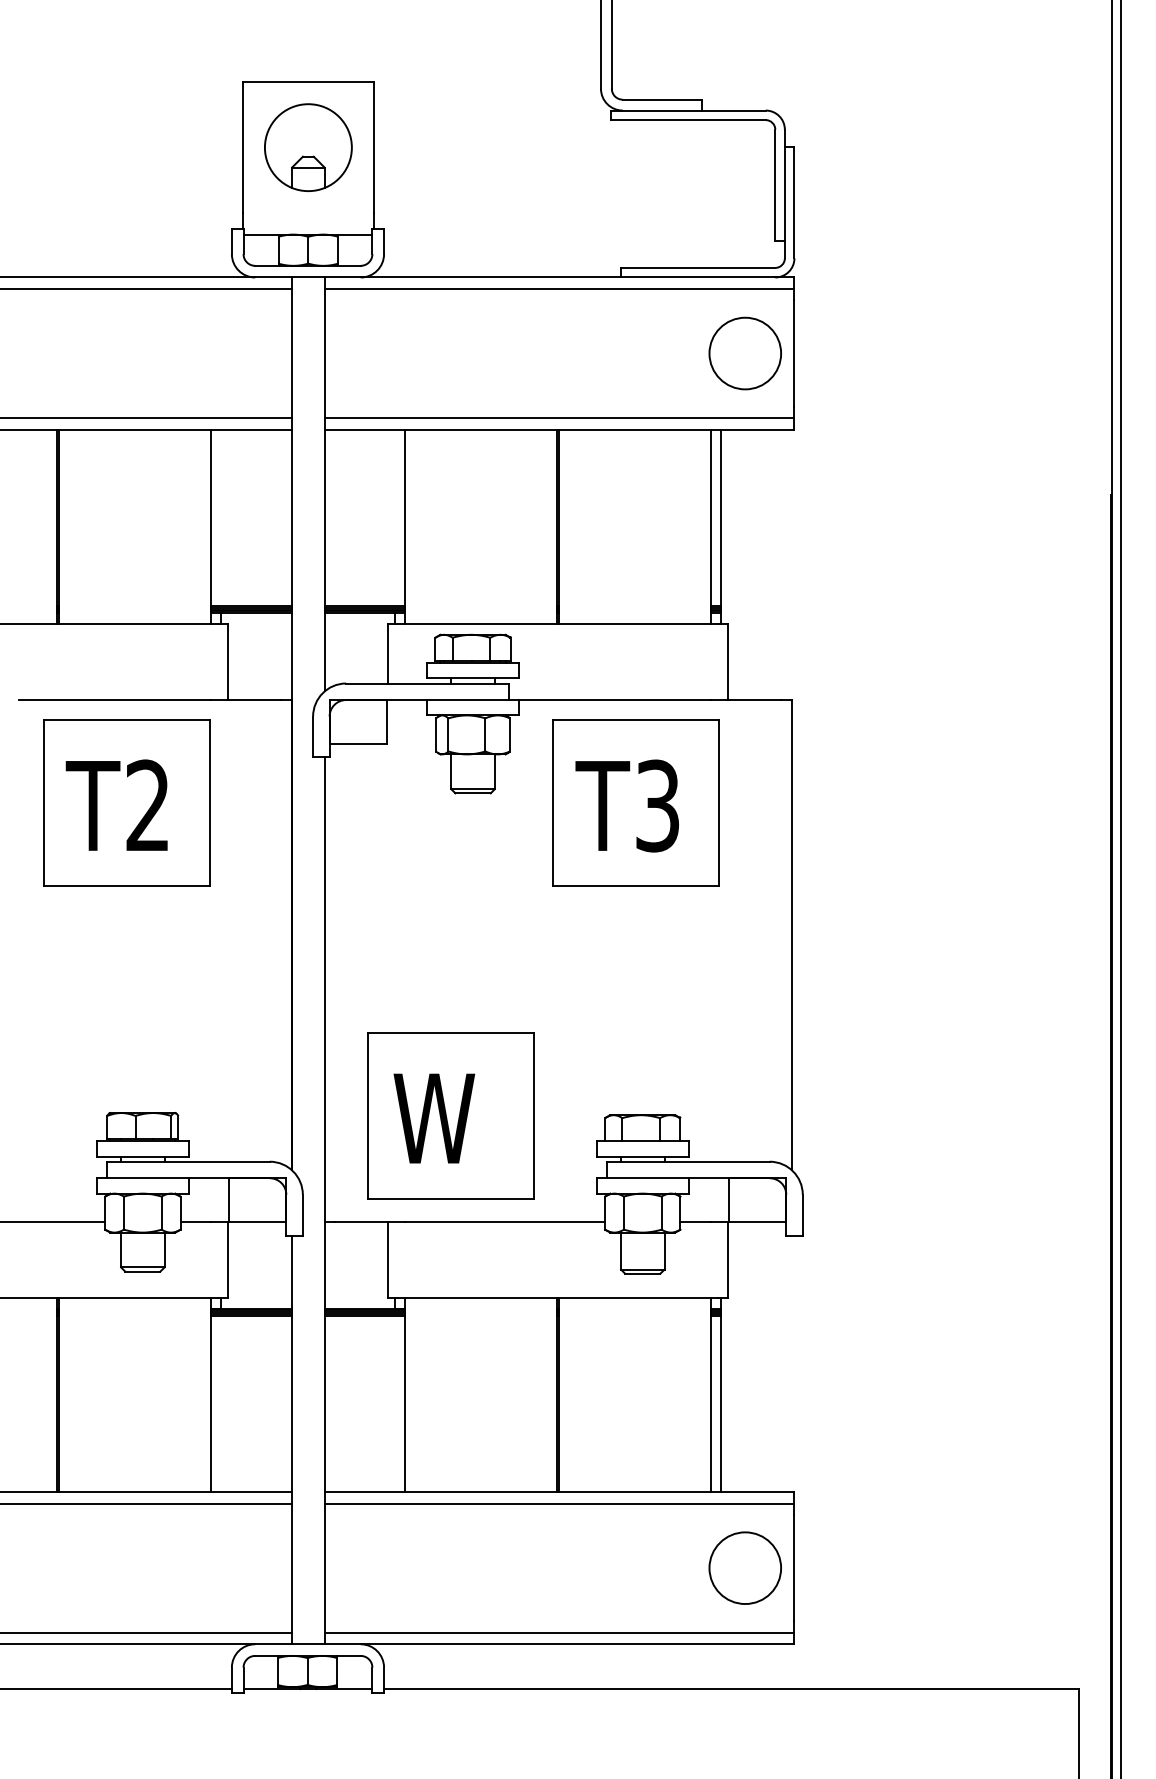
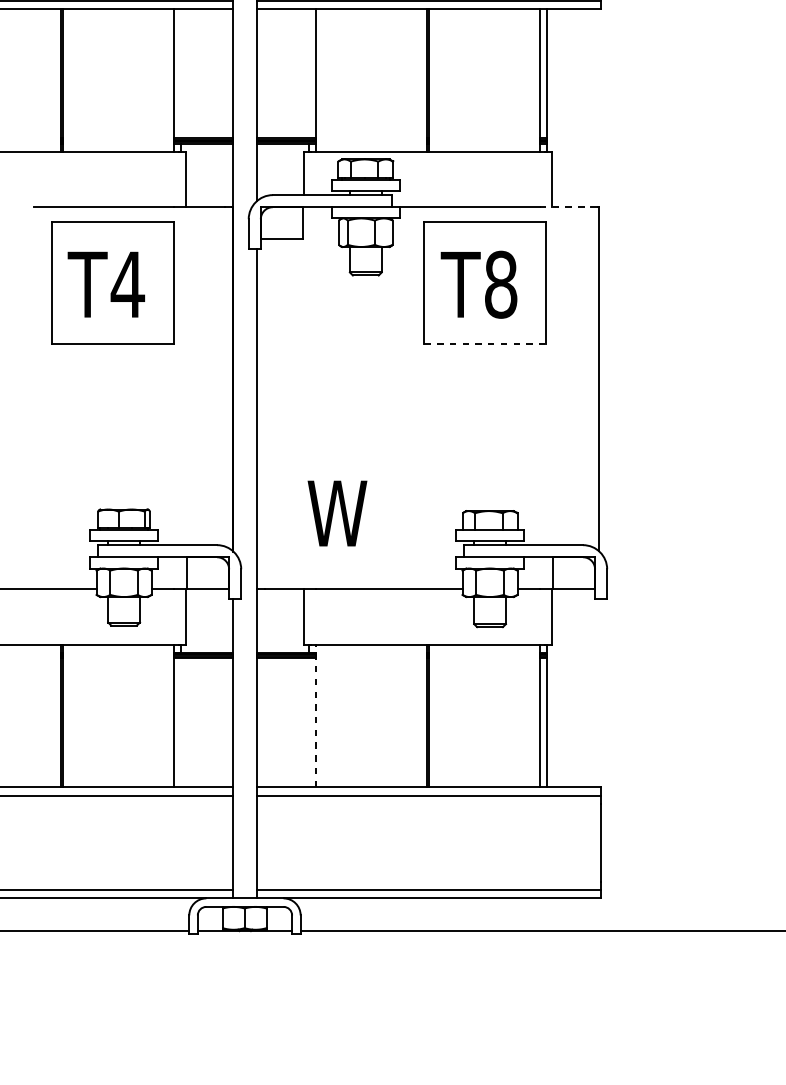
line: (745, 700) -> (565, 207), solid -> dashed
text: (147, 804) -> (127, 283), T2 -> T4
text: (657, 805) -> (500, 284), T3 -> T8
line: (636, 886) -> (485, 343), solid -> dashed
part: (450, 1115) -> (349, 511), removed
line: (404, 1394) -> (315, 715), solid -> dashed
circle: (744, 1567) -> (564, 842), removed

